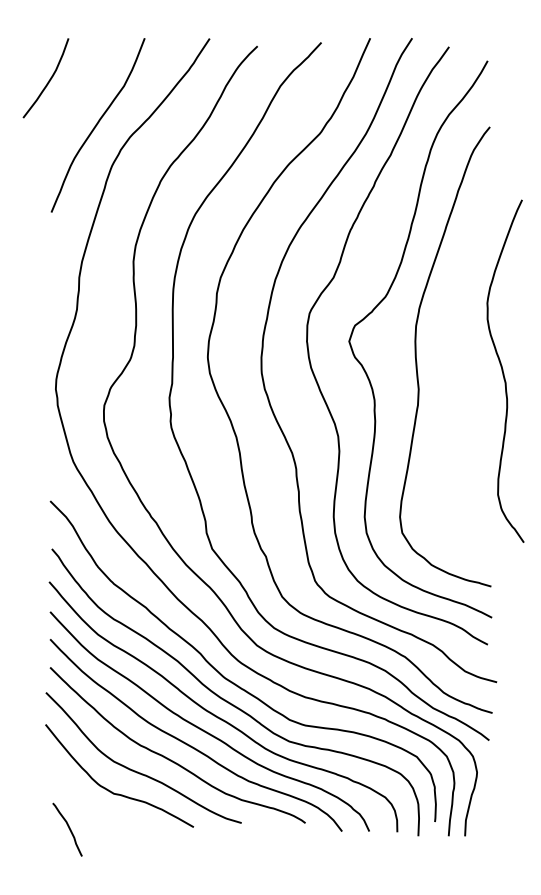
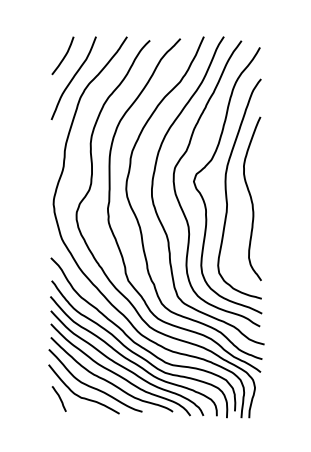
curve: (47, 79) -> (63, 56), moved
curve: (505, 370) -> (252, 198), moved
curve: (66, 826) -> (58, 397), moved

